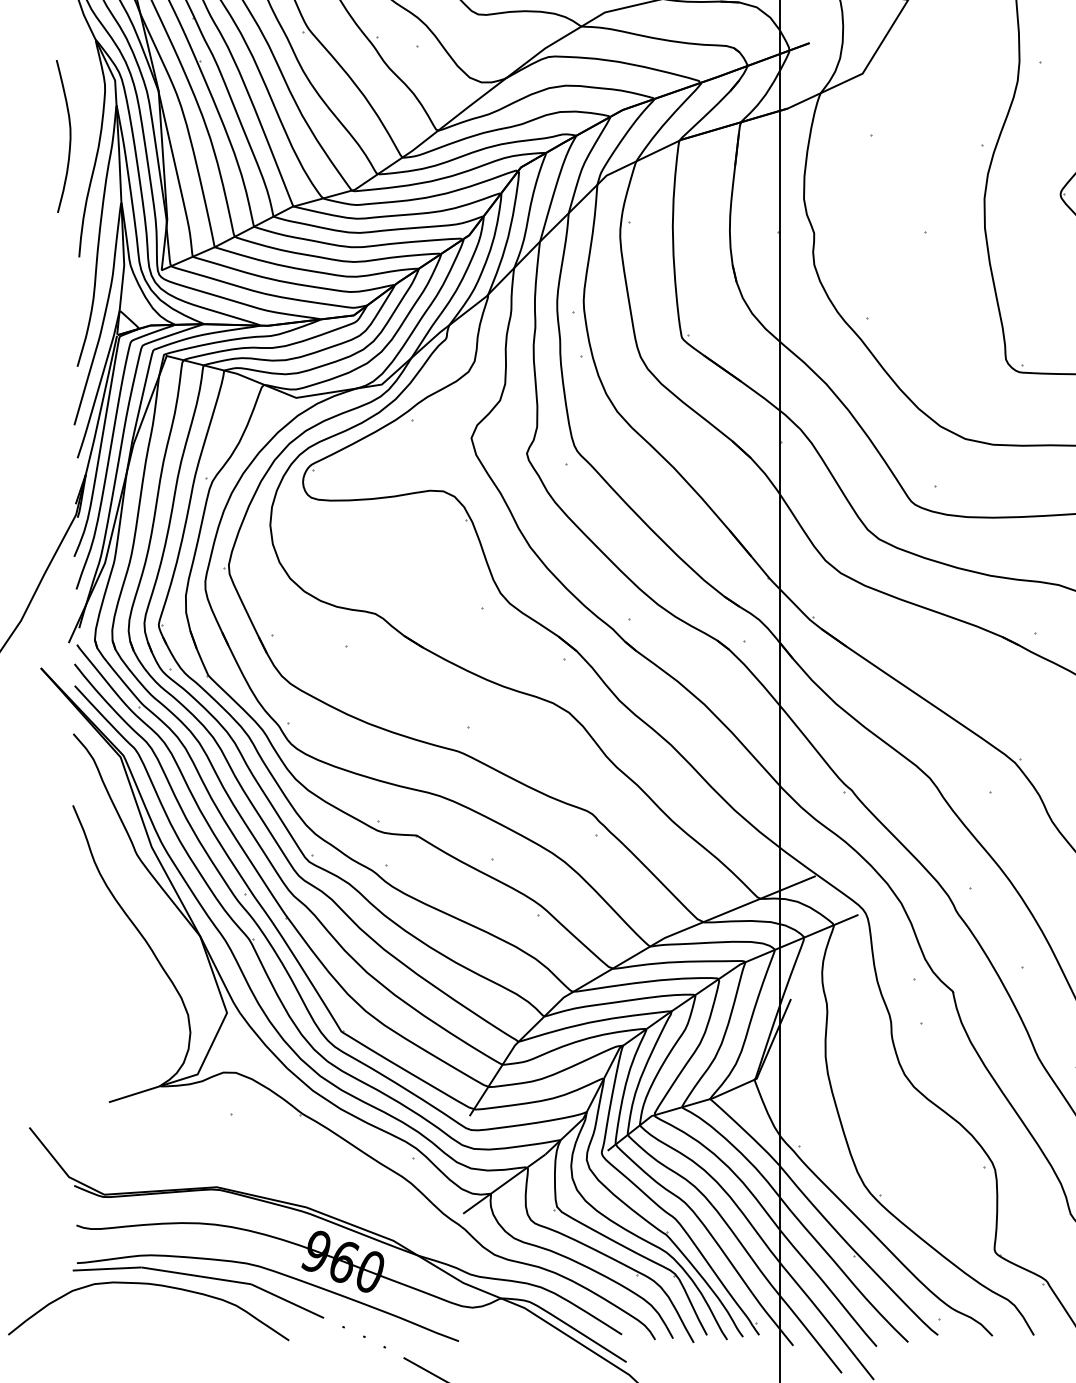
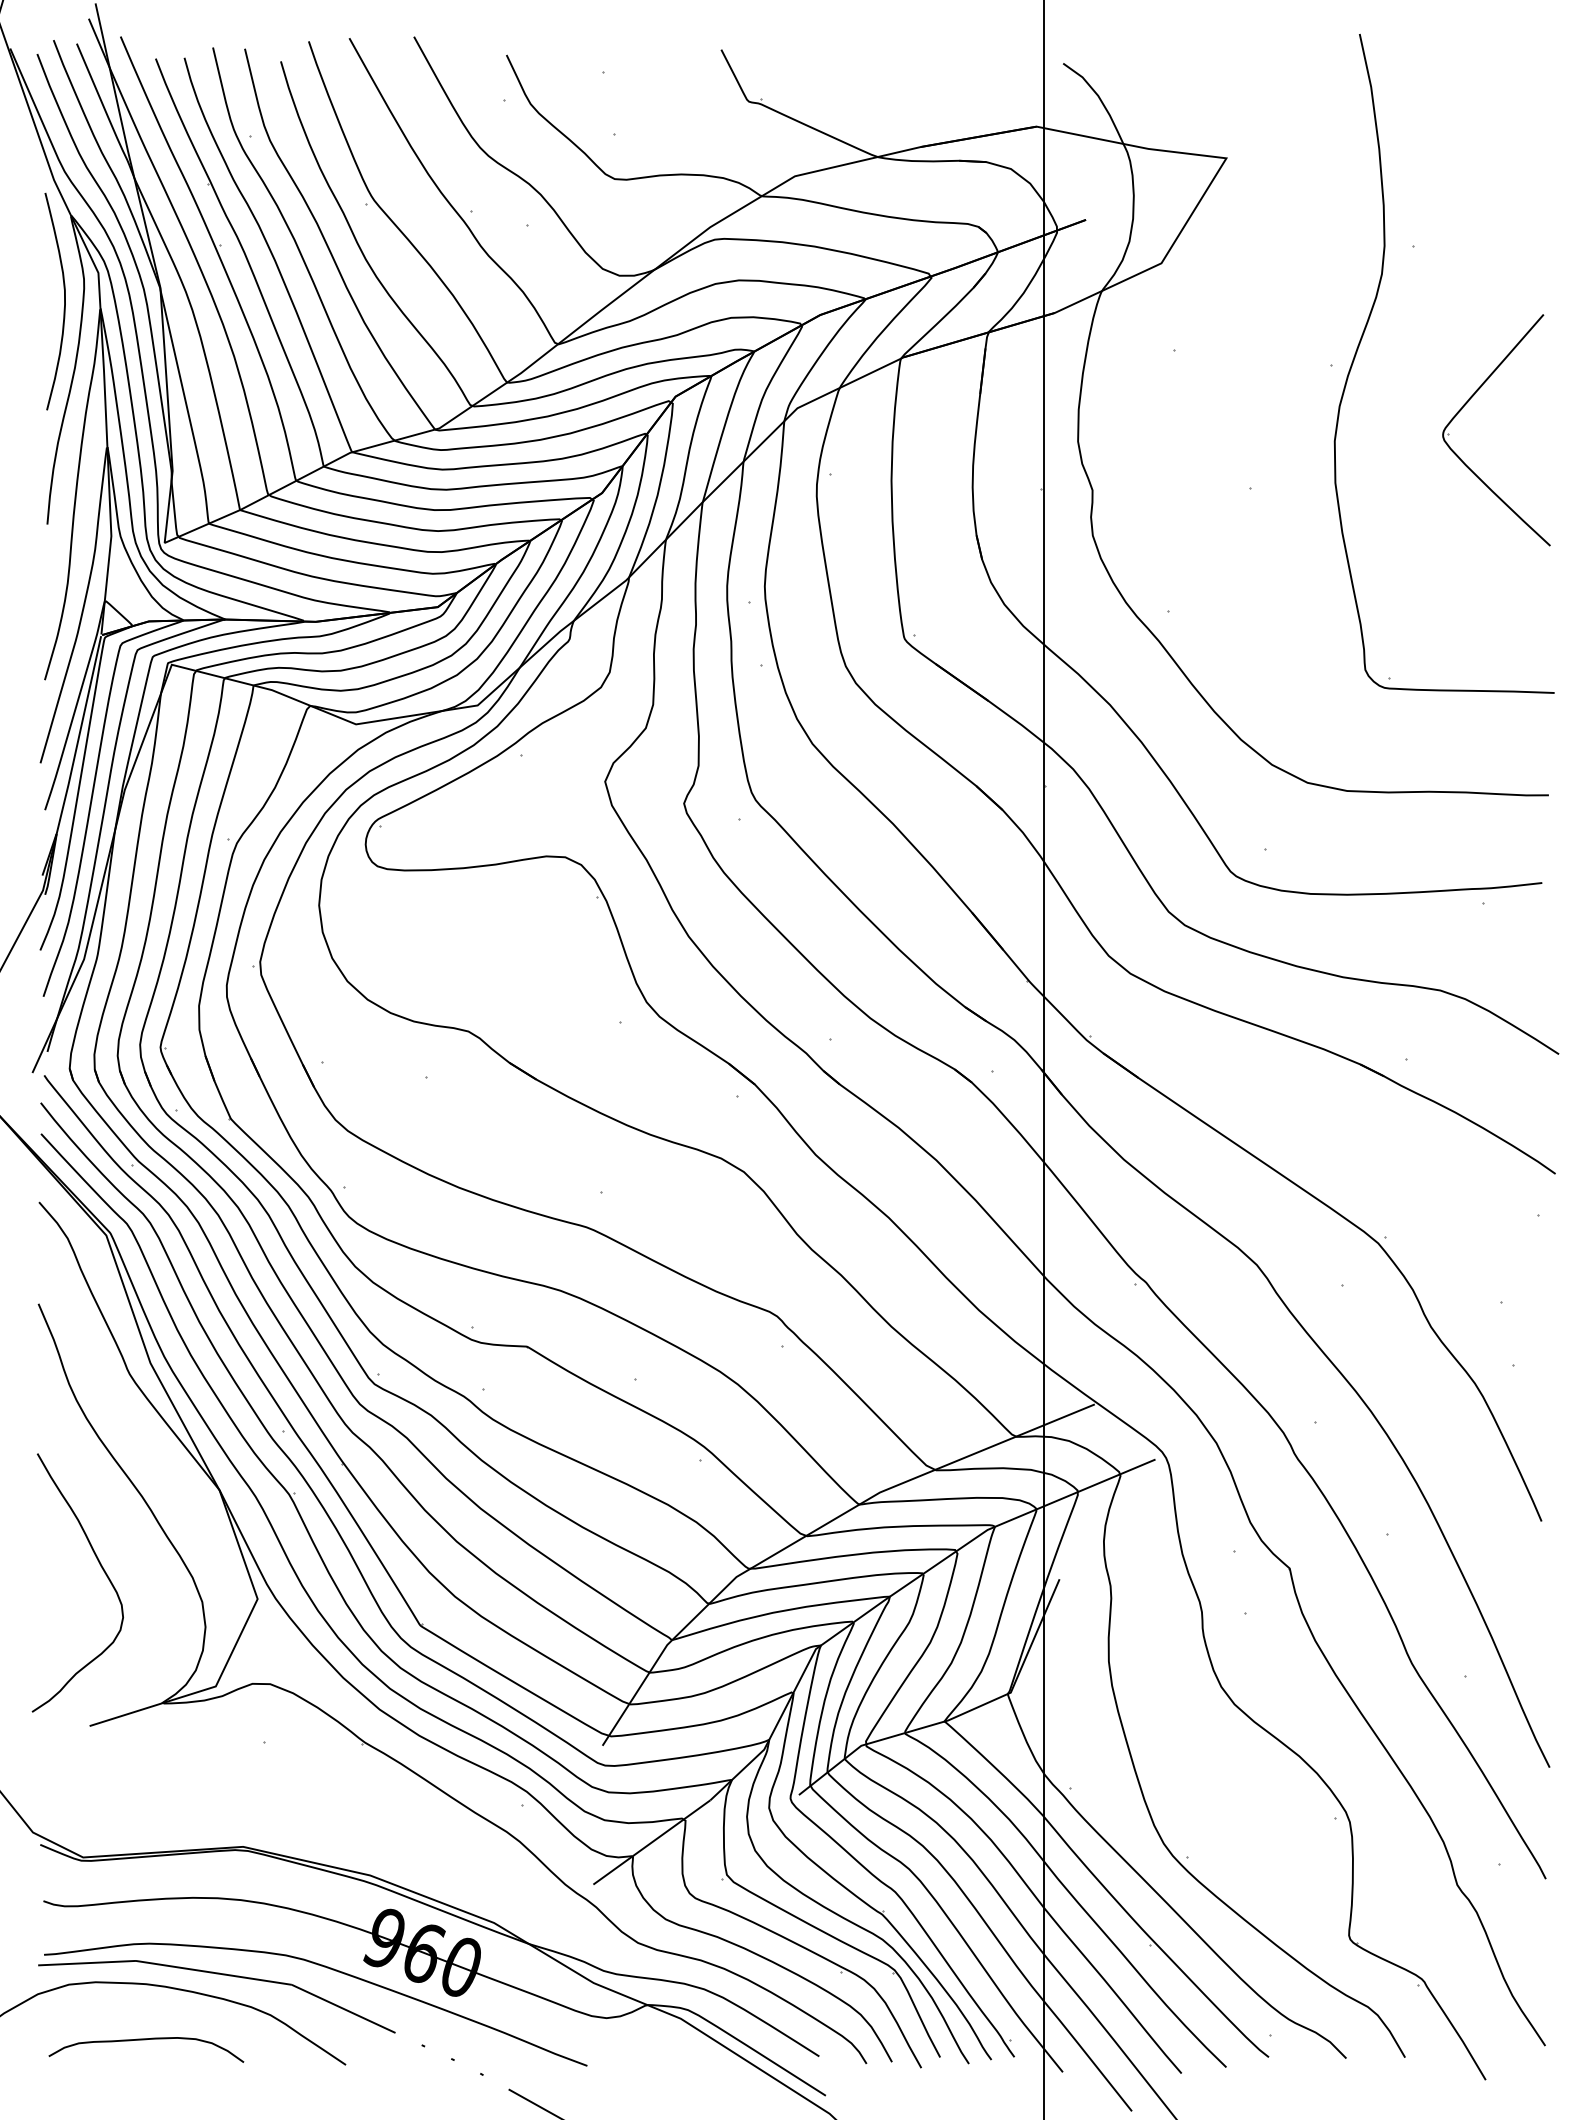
curve: (70, 136) -> (64, 301), moved
curve: (117, 991) -> (101, 1568), added
curve: (148, 1323) -> (146, 2040), added

